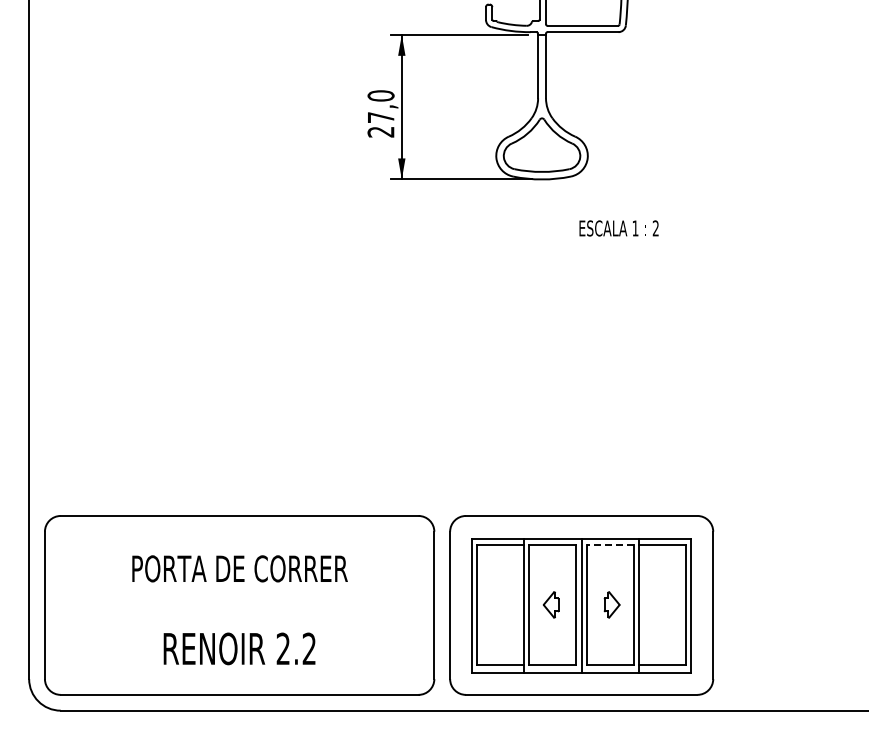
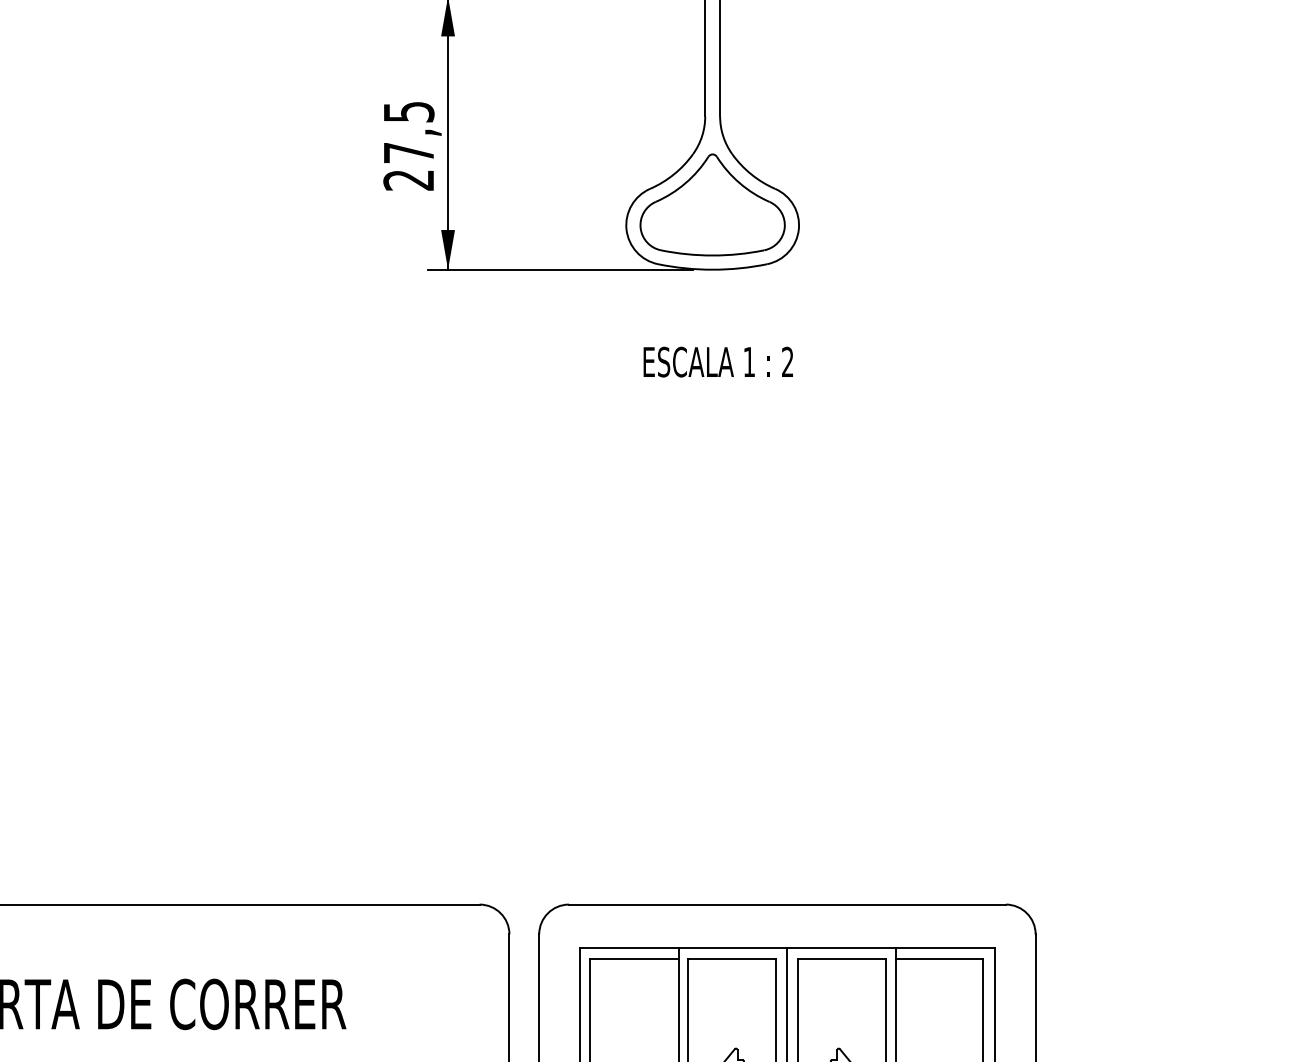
text: (380, 95) -> (407, 111), 27,0 -> 27,5
text: (618, 228) -> (717, 362), moved
line: (609, 544) -> (839, 958), dashed -> solid

